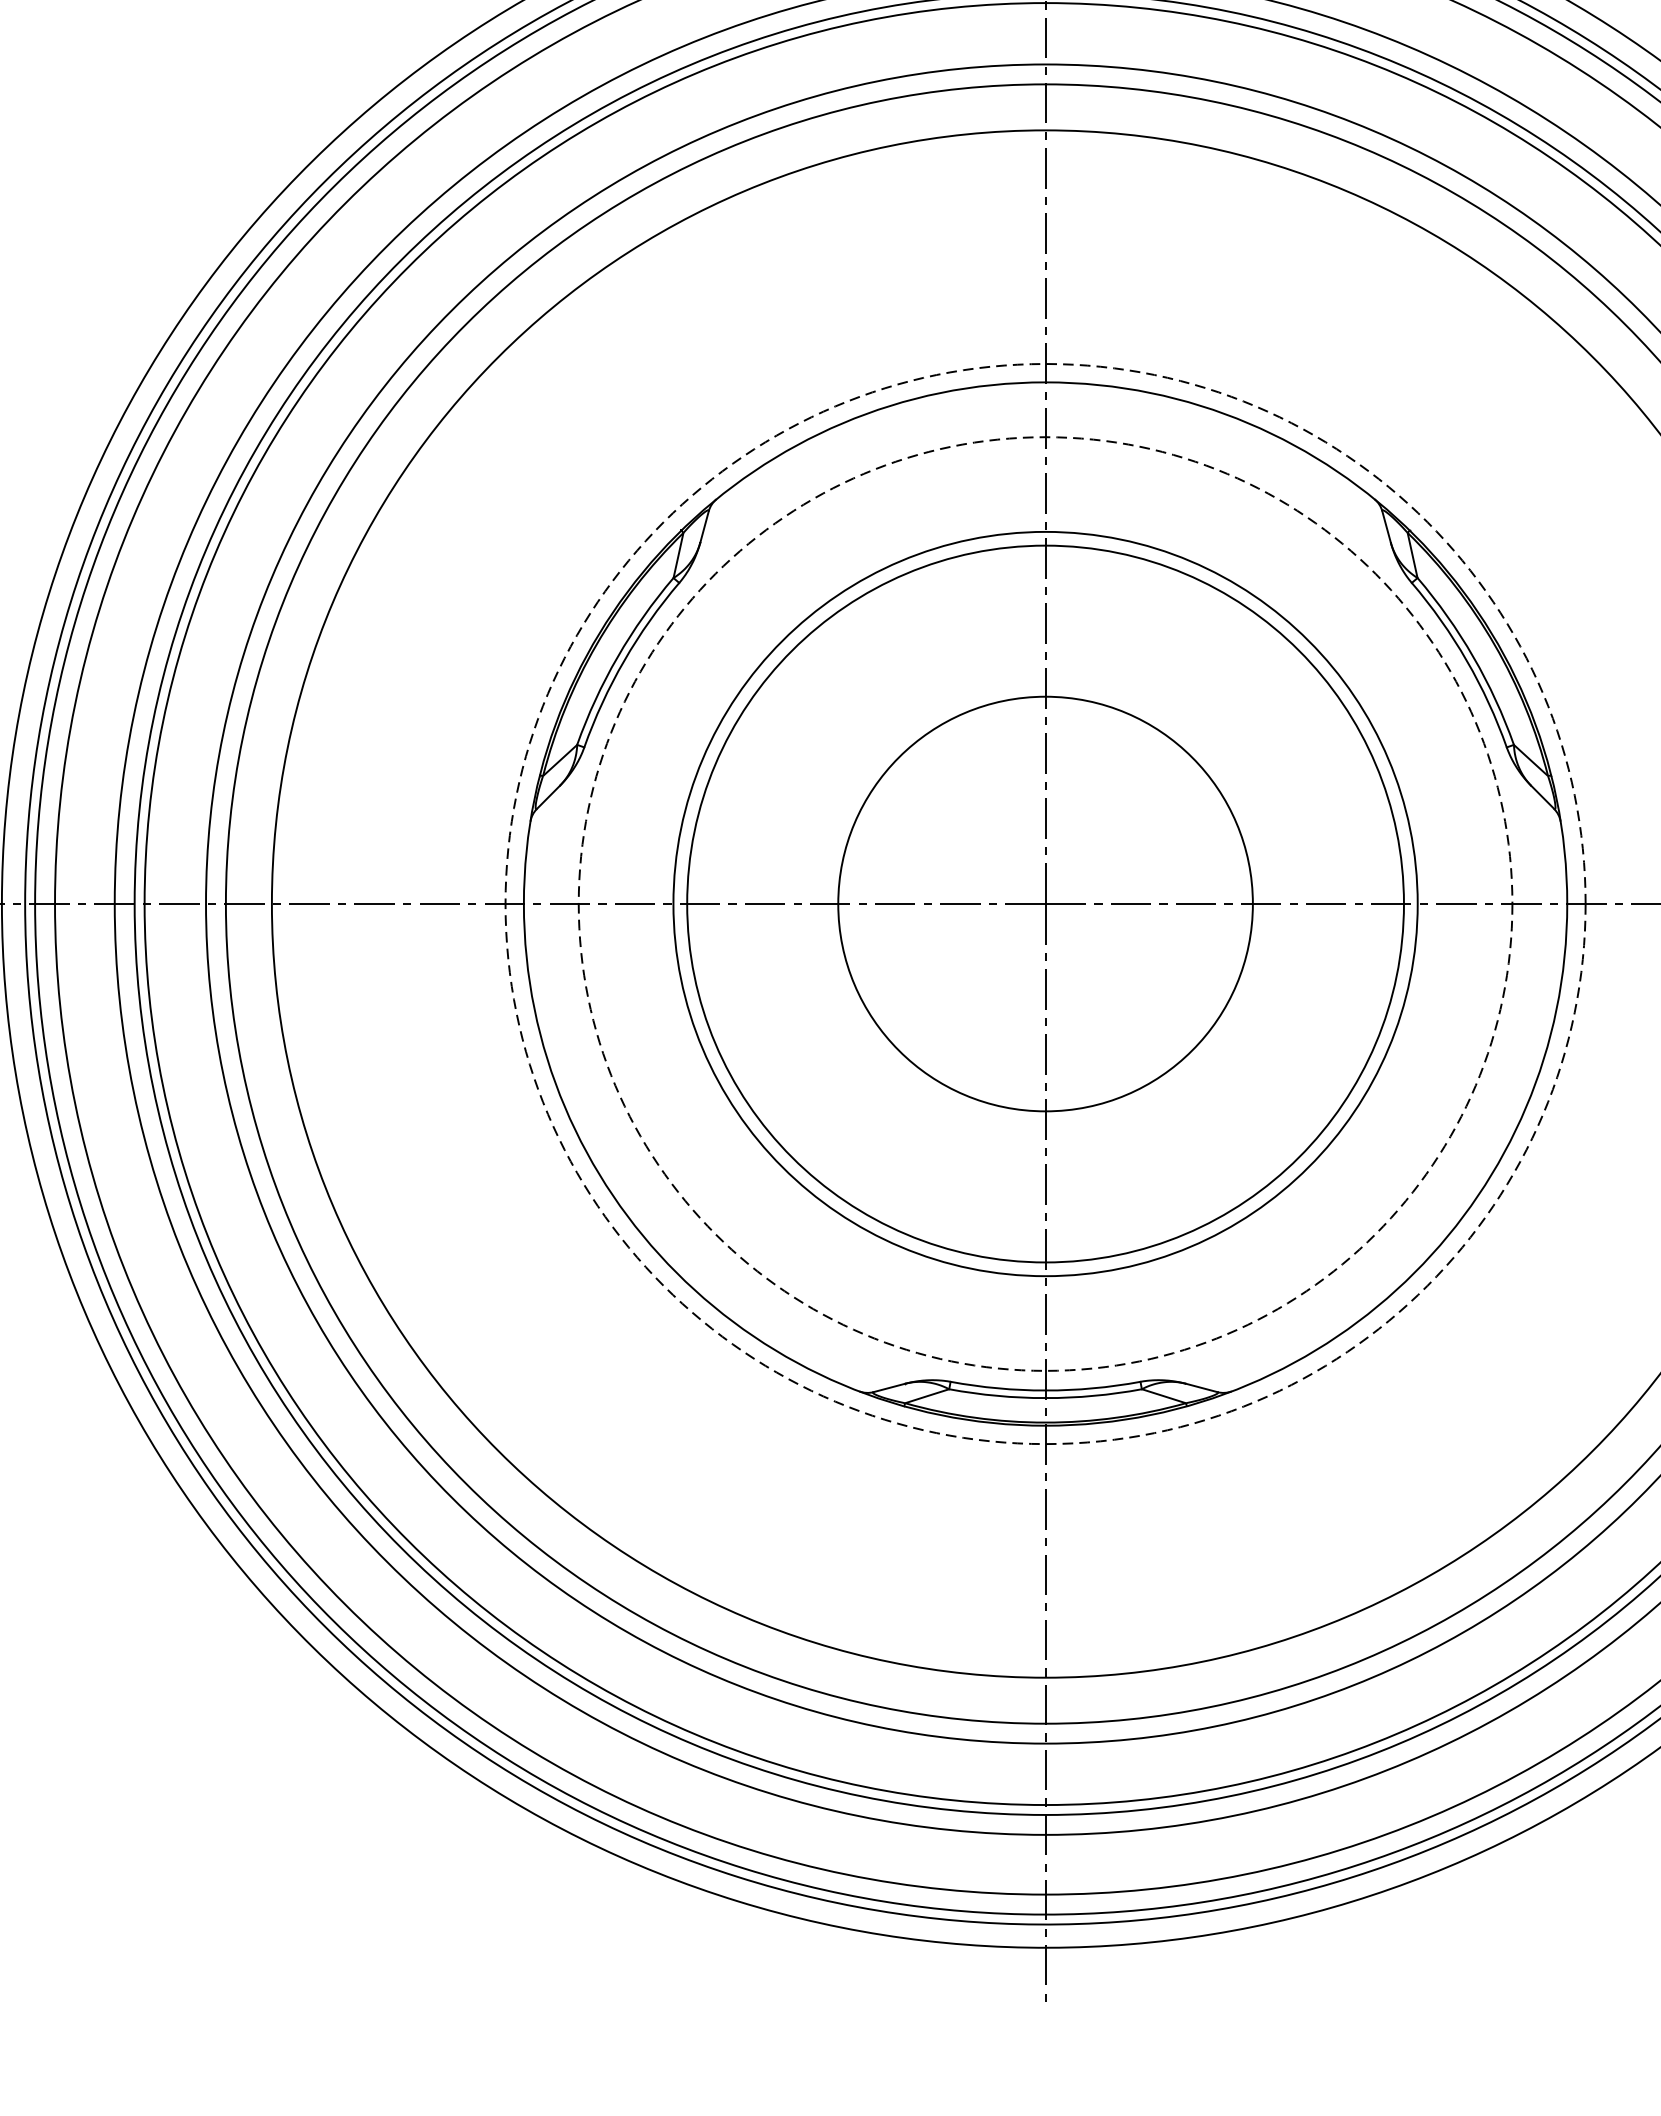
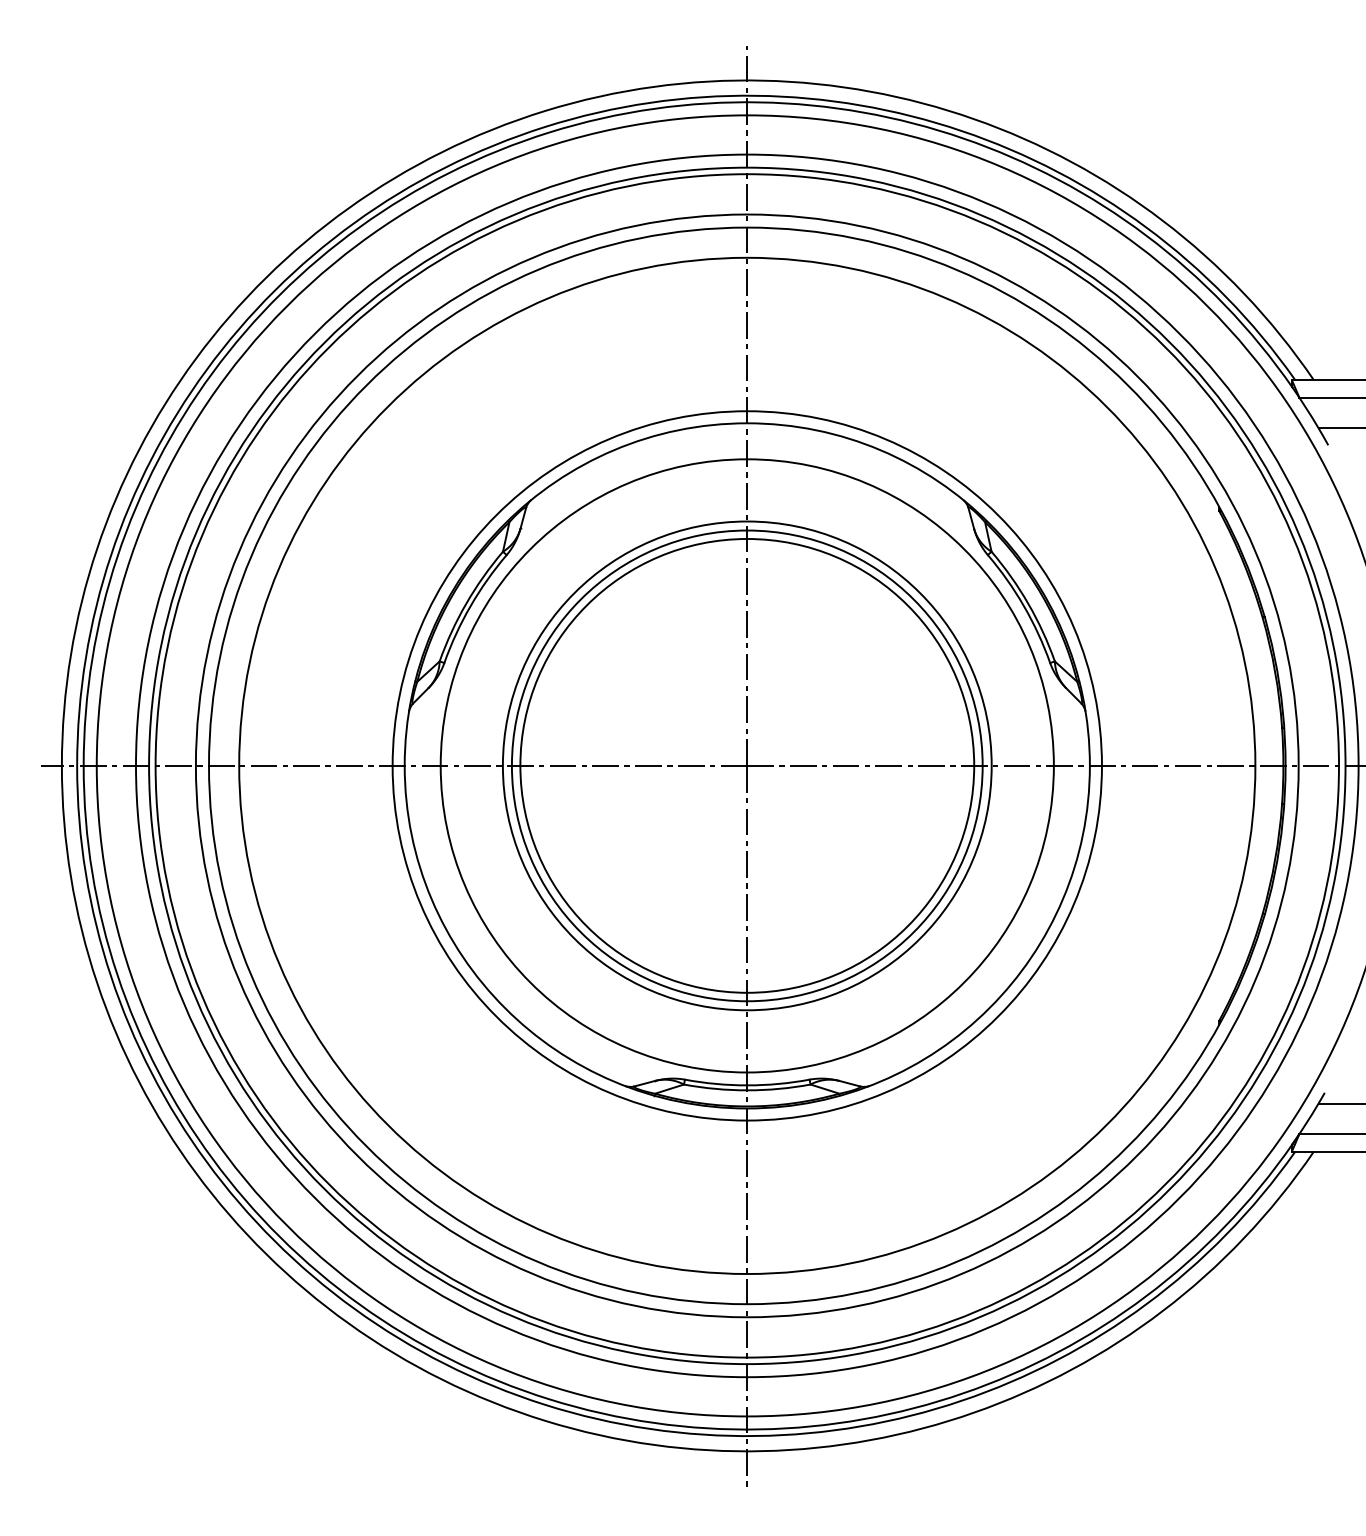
circle: (1044, 903) -> (746, 765), dashed -> solid
circle: (1044, 903) -> (746, 765), dashed -> solid
circle: (1045, 903) -> (747, 765), size x1.67

